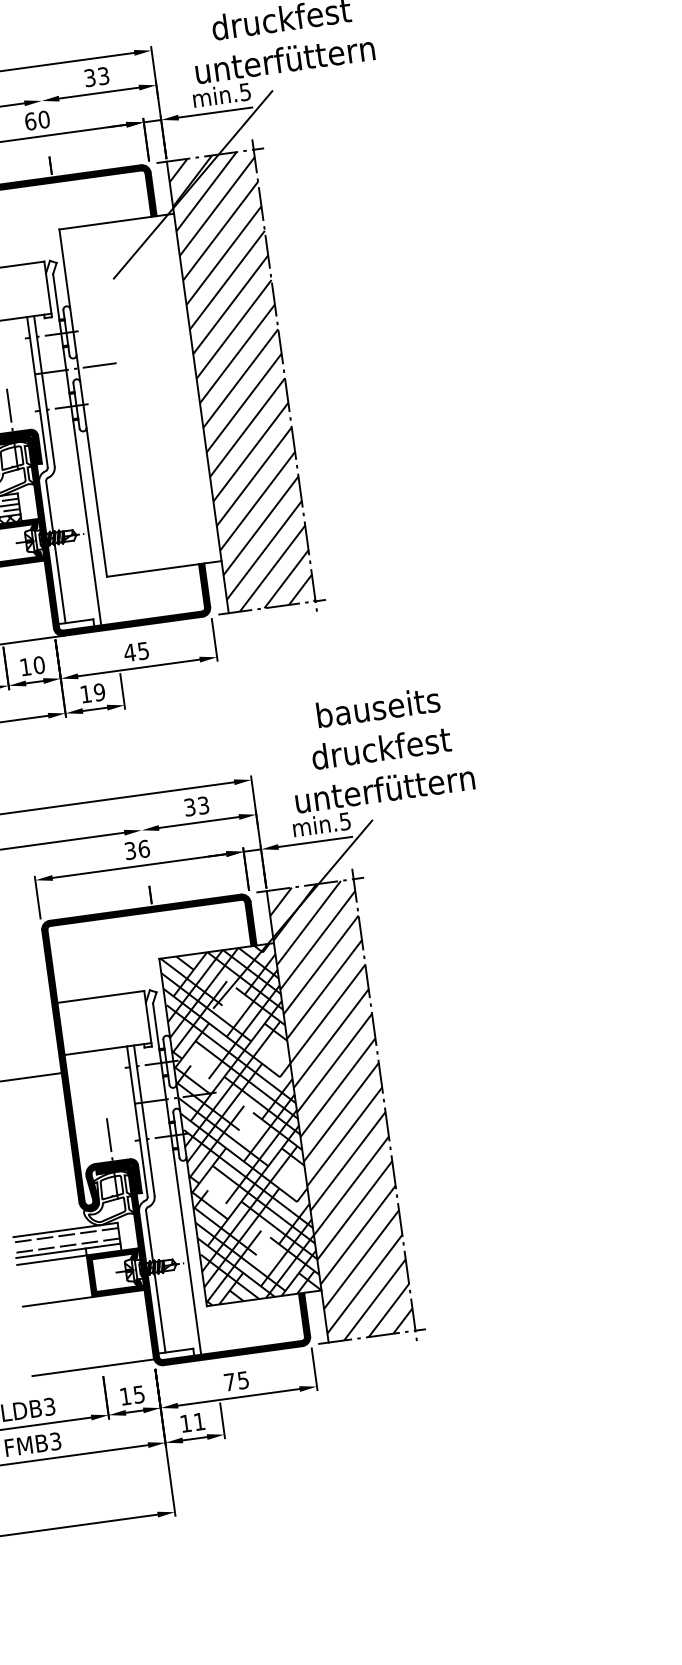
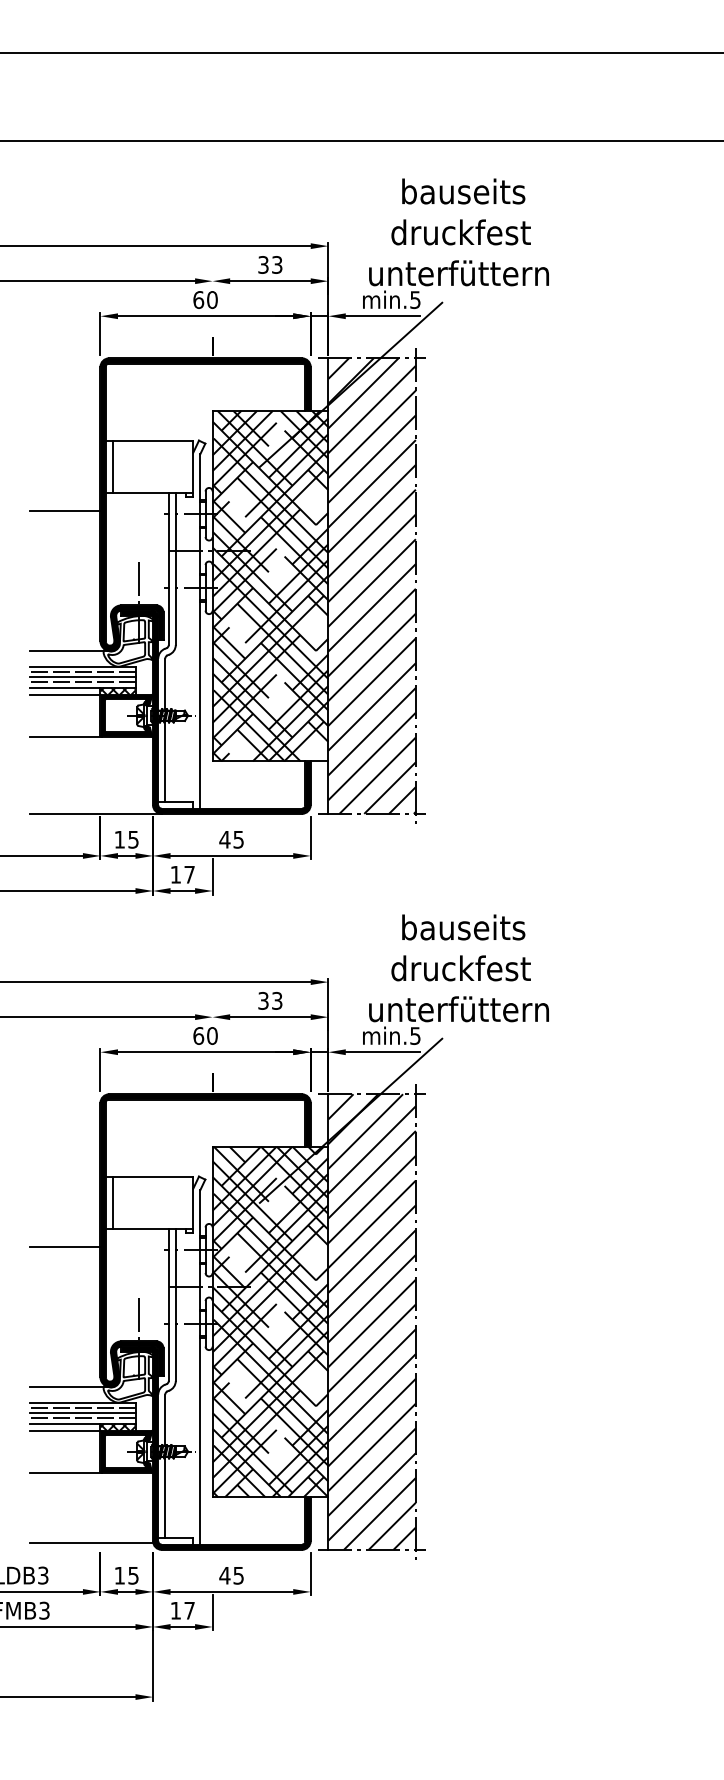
hatch: (140, 394) -> (270, 585), added
text: (39, 665) -> (133, 839), 10 -> 15
text: (99, 692) -> (189, 874), 19 -> 17
text: (137, 849) -> (205, 1035), 36 -> 60
line: (67, 1027) -> (112, 1202), added
line: (51, 1215) -> (70, 1386), added
line: (66, 1240) -> (82, 1413), added
hatch: (103, 1248) -> (117, 1426), added
text: (229, 1382) -> (224, 1575), 75 -> 45
text: (199, 1421) -> (189, 1610), 11 -> 17

